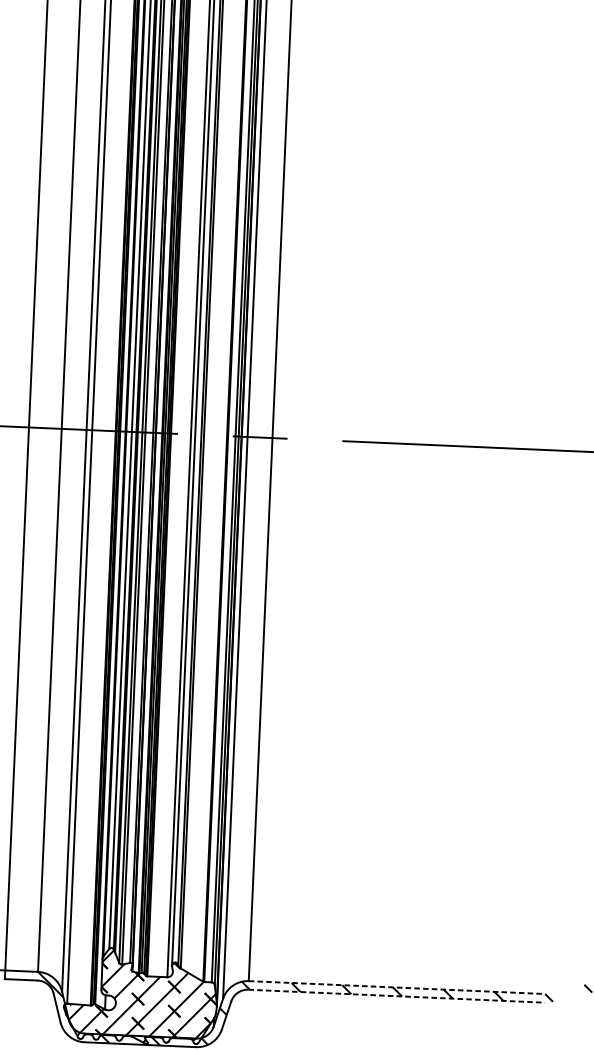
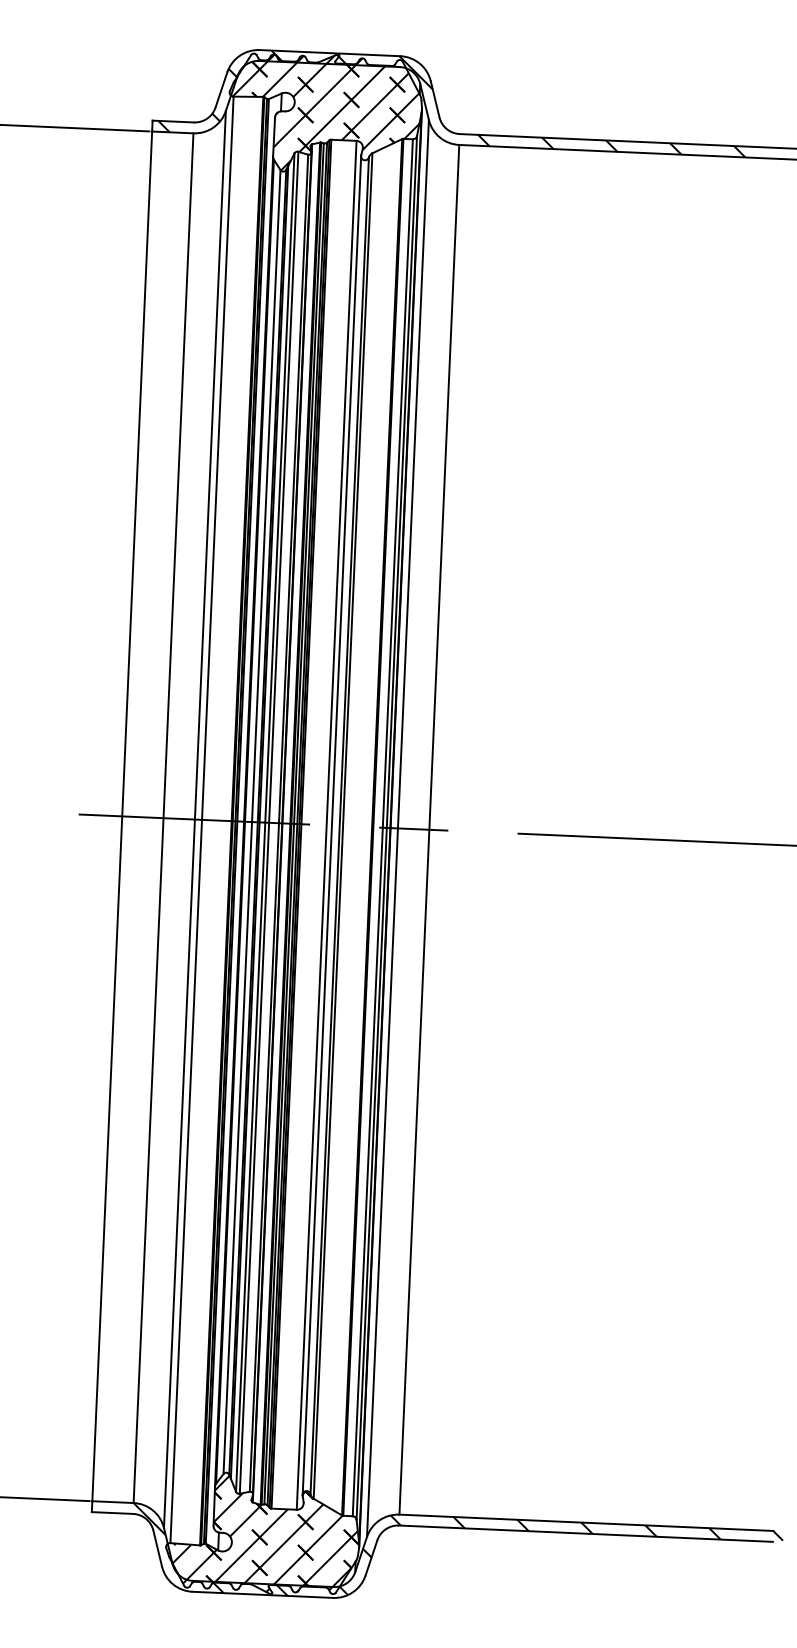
line: (397, 987) -> (586, 1522), dashed -> solid
line: (397, 996) -> (586, 1533), dashed -> solid

